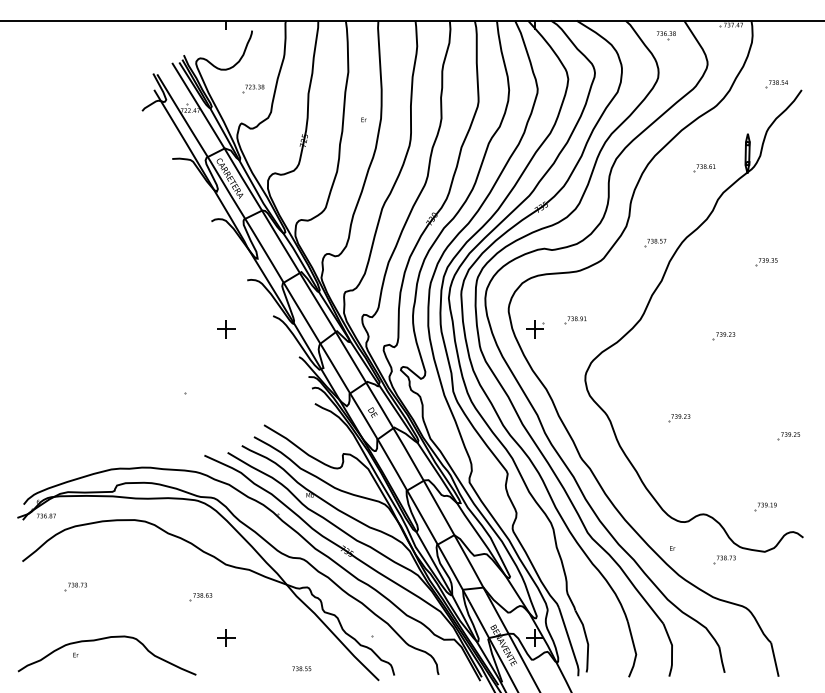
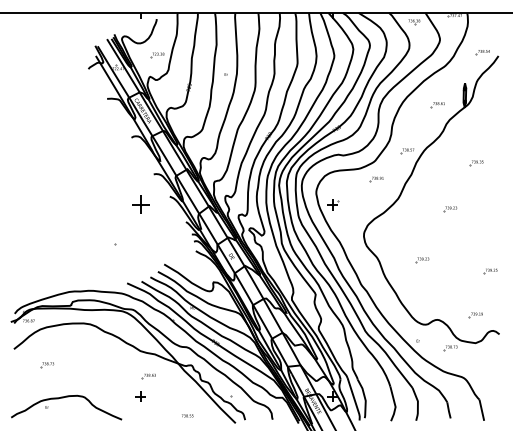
part: (574, 320) -> (376, 179), moved
part: (225, 328) -> (140, 204), size x1.6
part: (200, 597) -> (148, 376), moved

